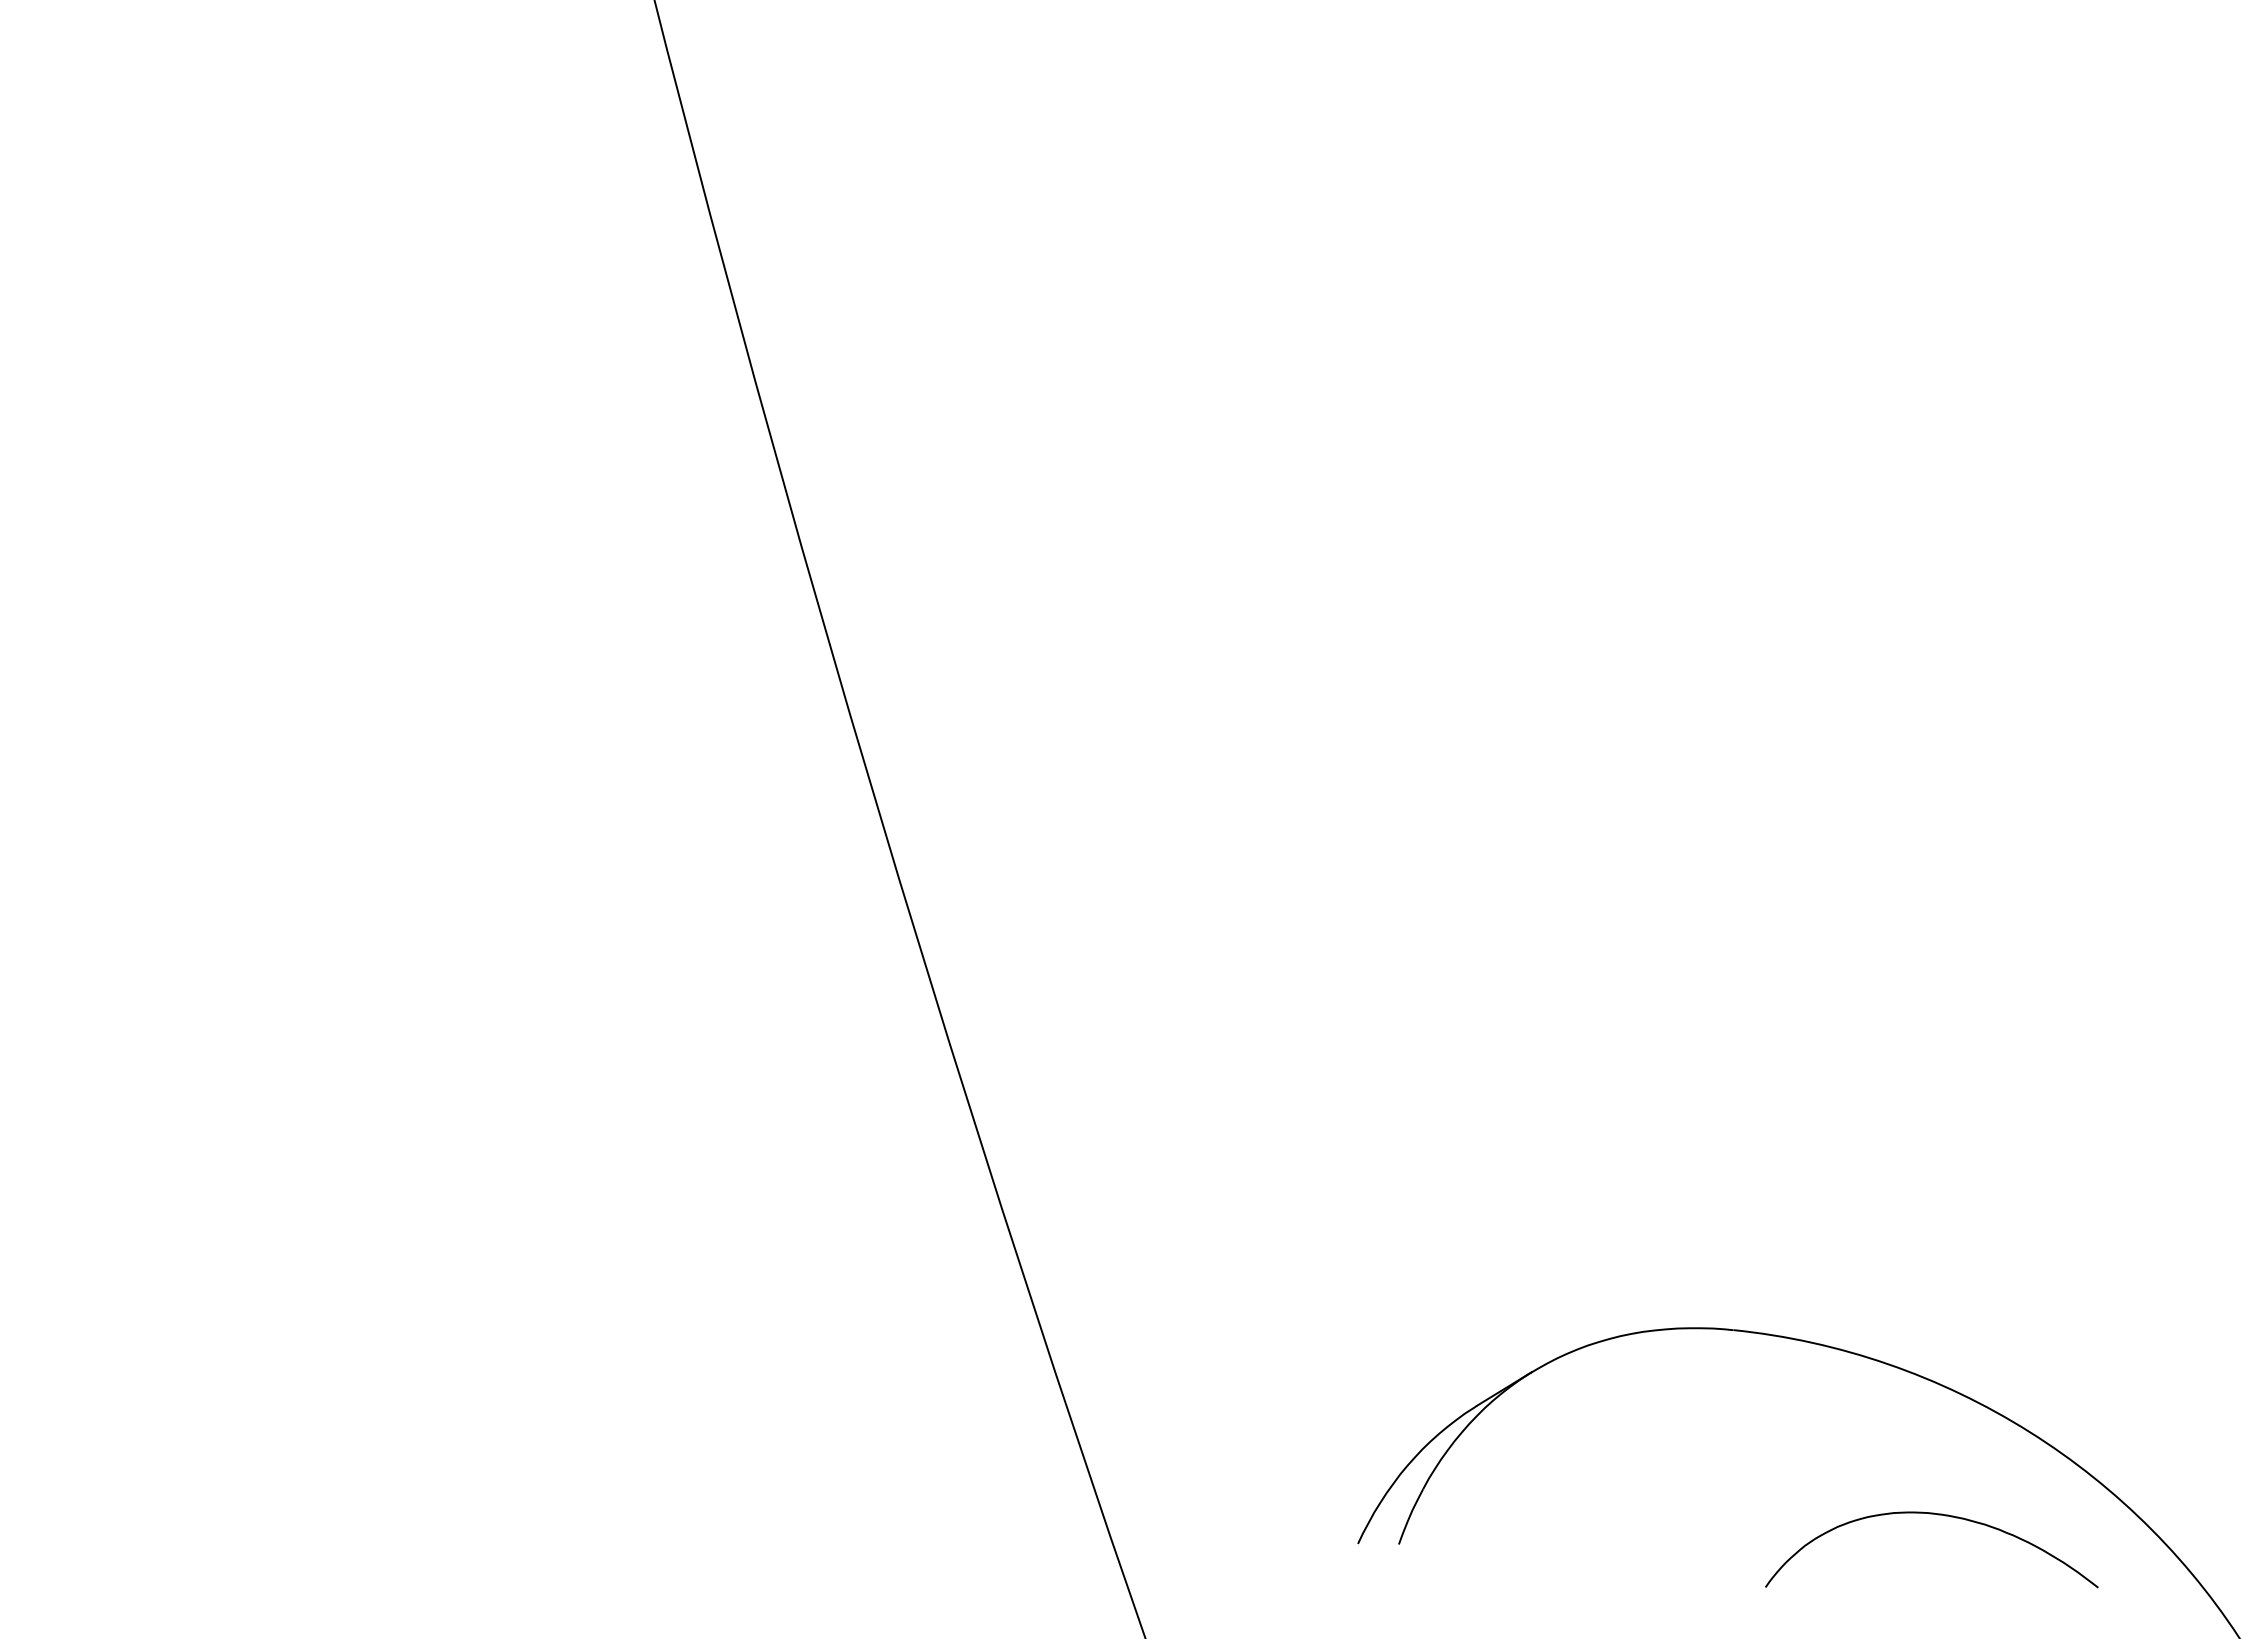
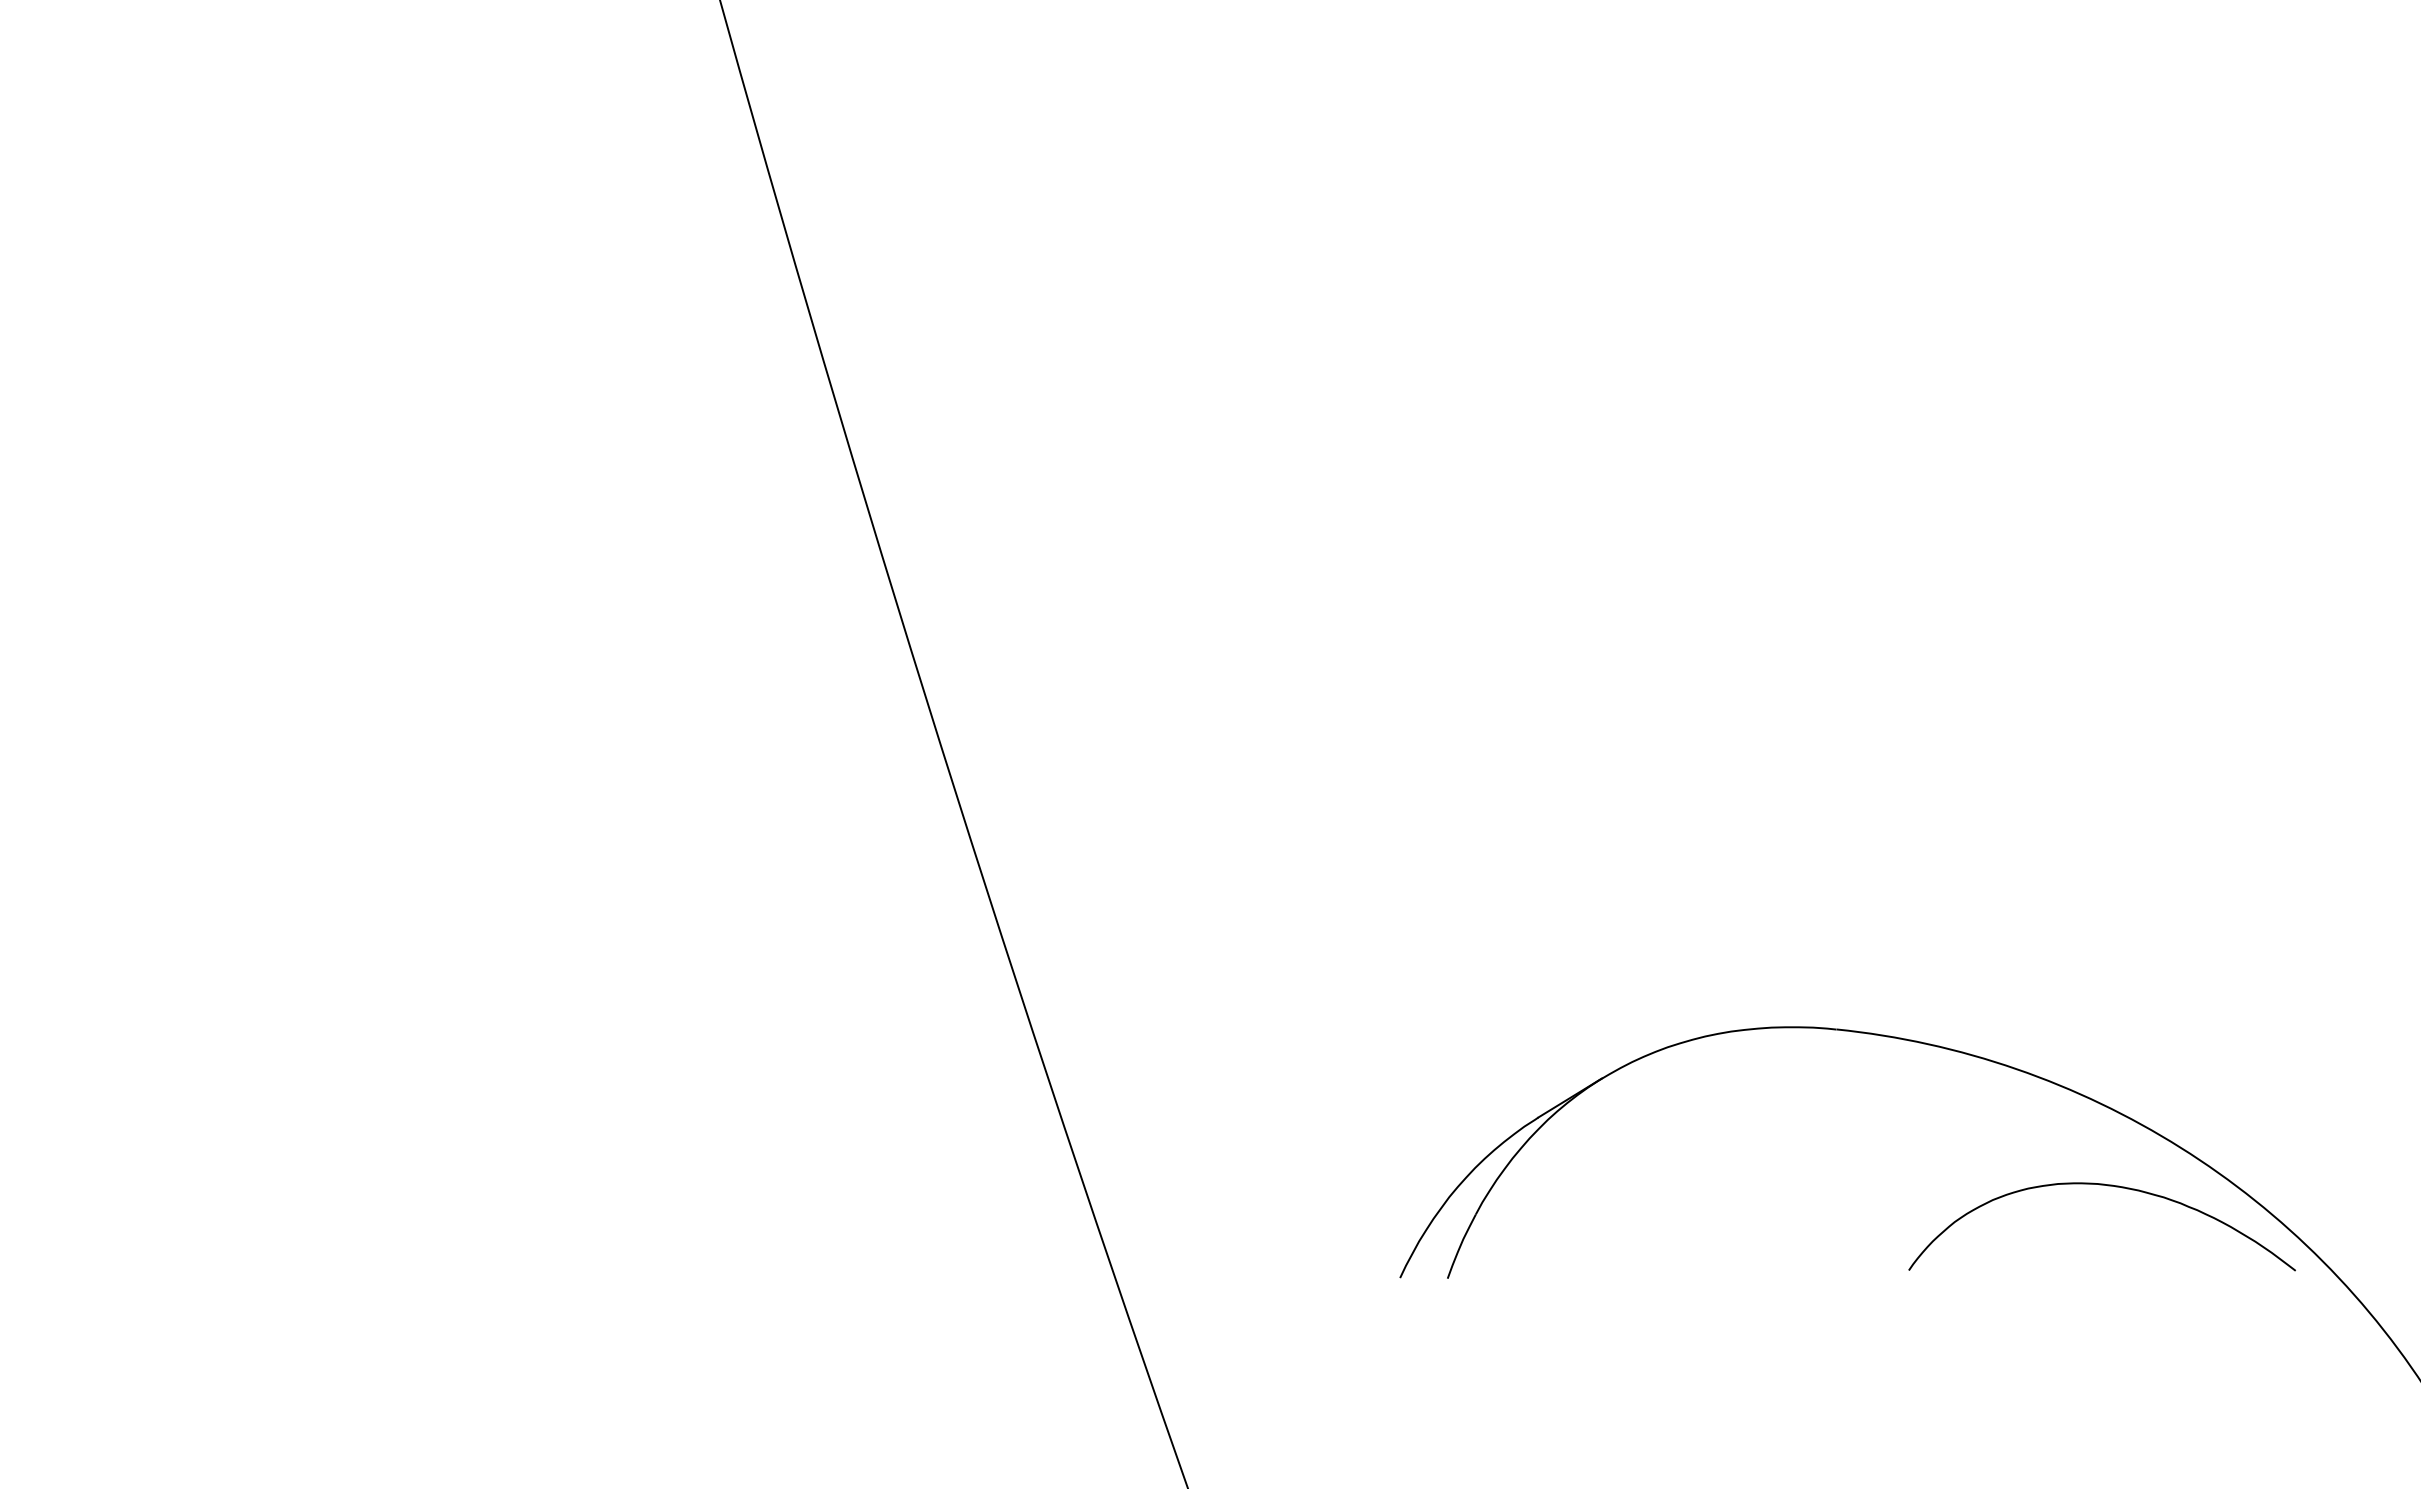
curve: (1937, 1515) -> (2108, 1186), moved

